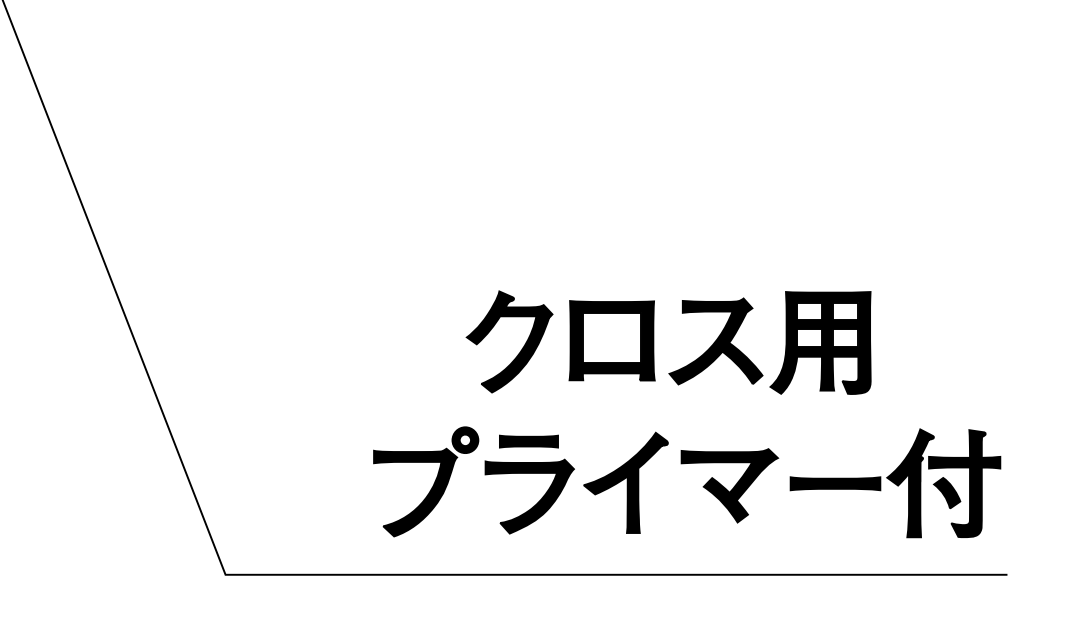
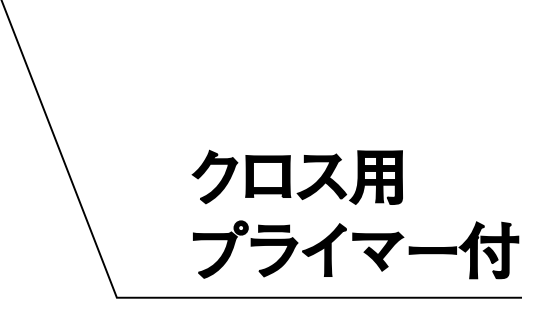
part: (666, 340) -> (296, 176), moved

